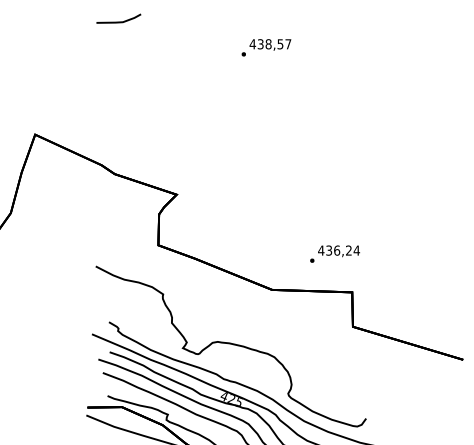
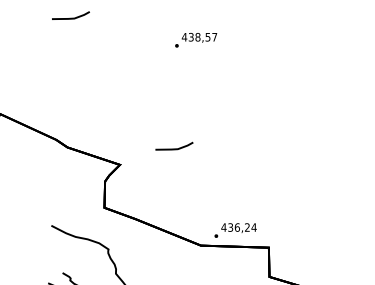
line: (240, 175) -> (174, 148), added
text: (334, 253) -> (235, 230), moved

